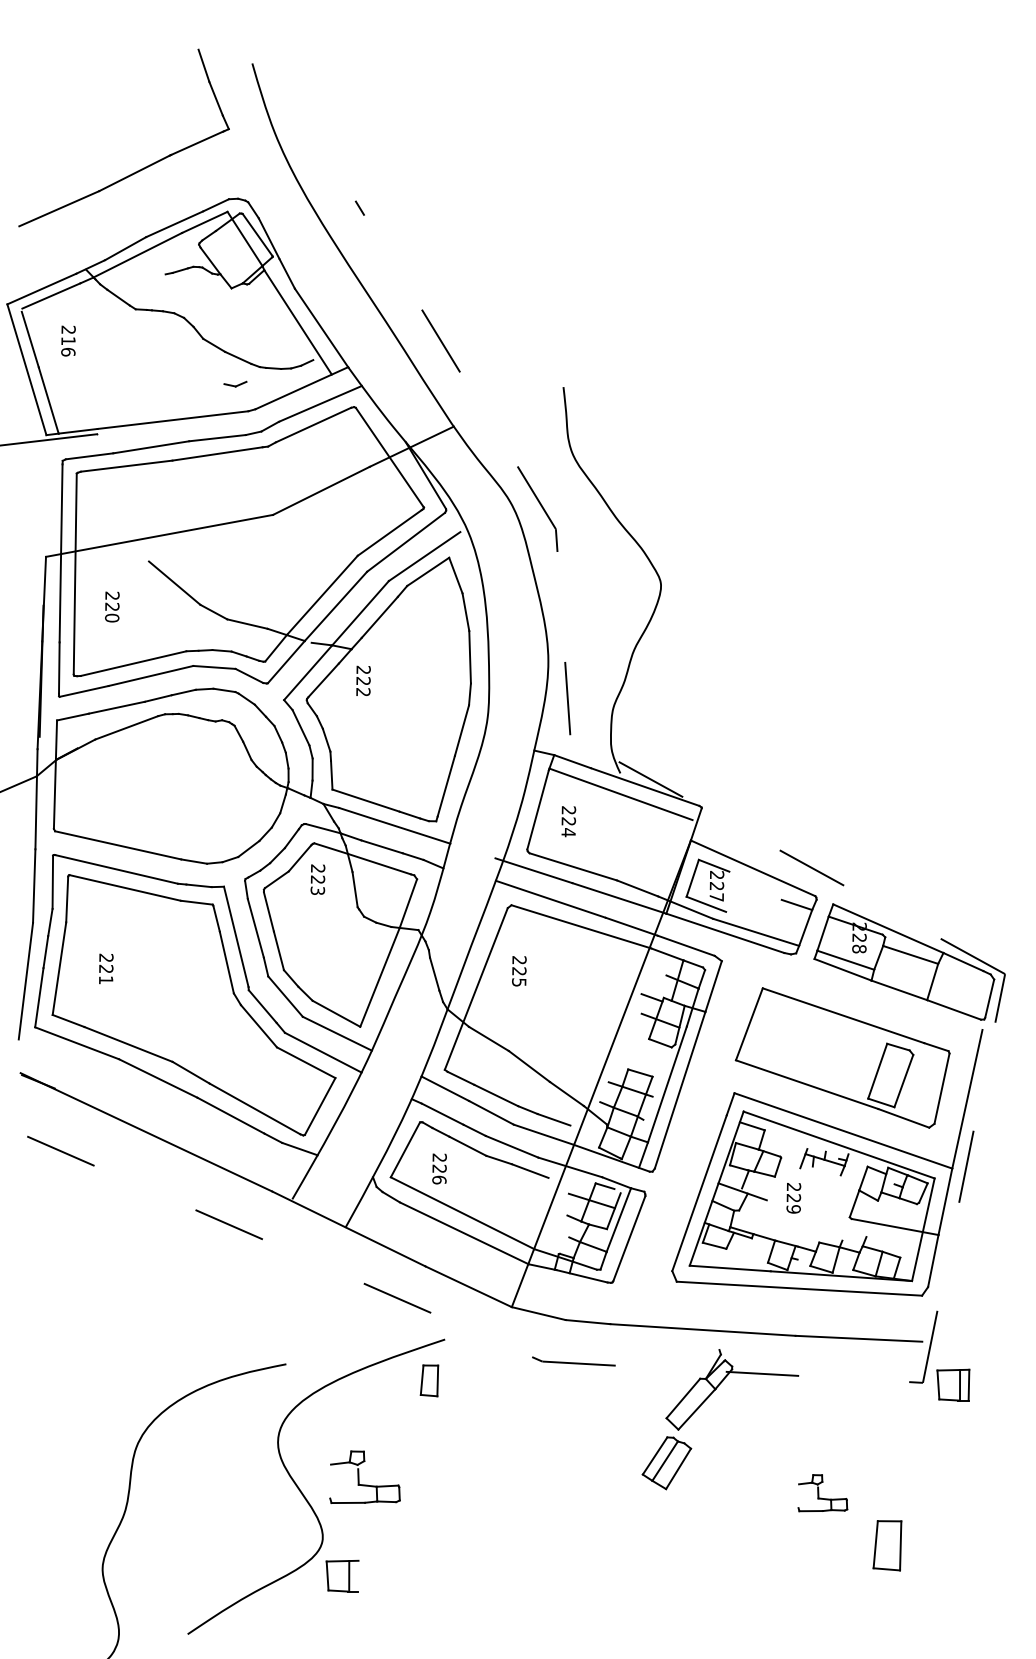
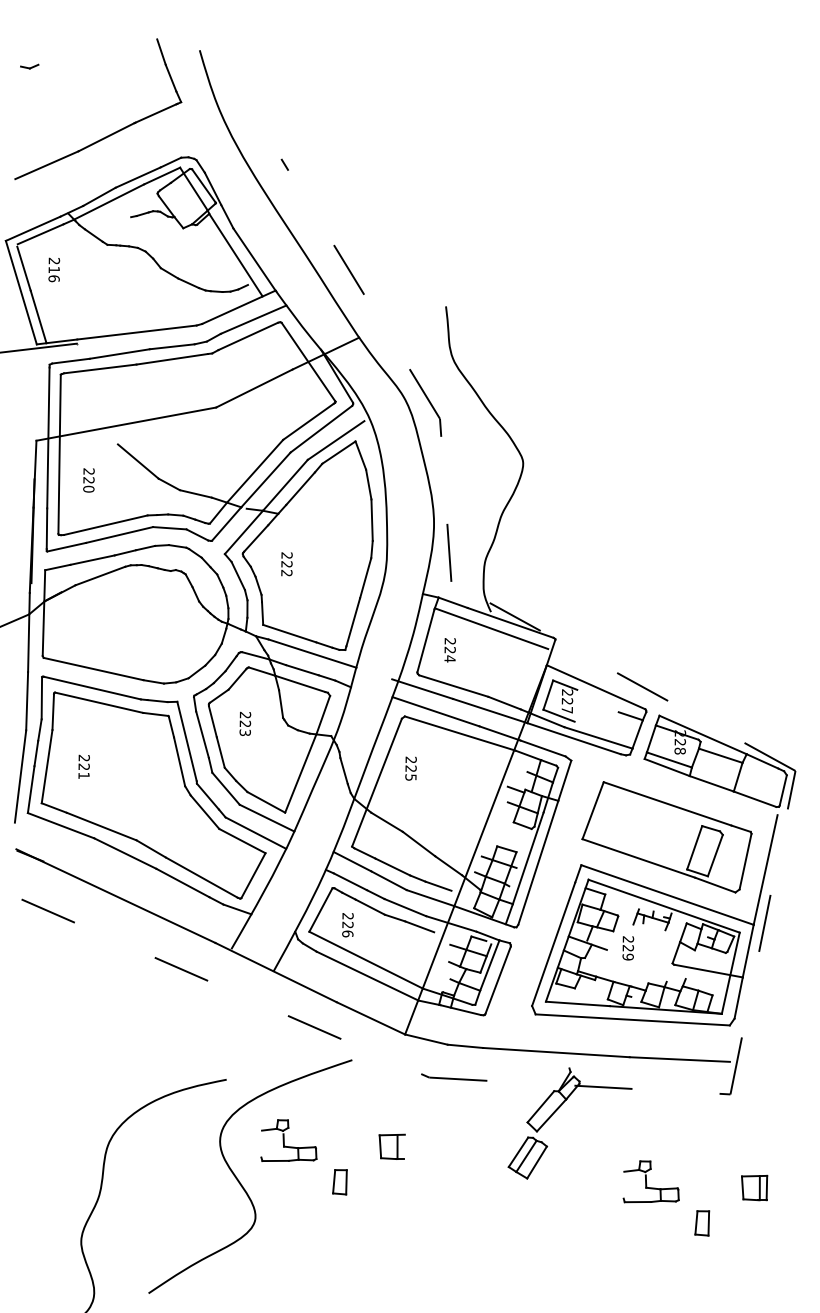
part: (235, 383) -> (29, 66), moved
text: (363, 680) -> (286, 563), moved
text: (317, 879) -> (244, 723), moved
part: (429, 1380) -> (339, 1181), moved
part: (953, 1384) -> (754, 1187), moved
part: (364, 1476) -> (288, 1140), moved
part: (822, 1492) -> (650, 1181), size x1.43
part: (886, 1545) -> (701, 1223), size x0.62
part: (342, 1575) -> (392, 1146), moved

